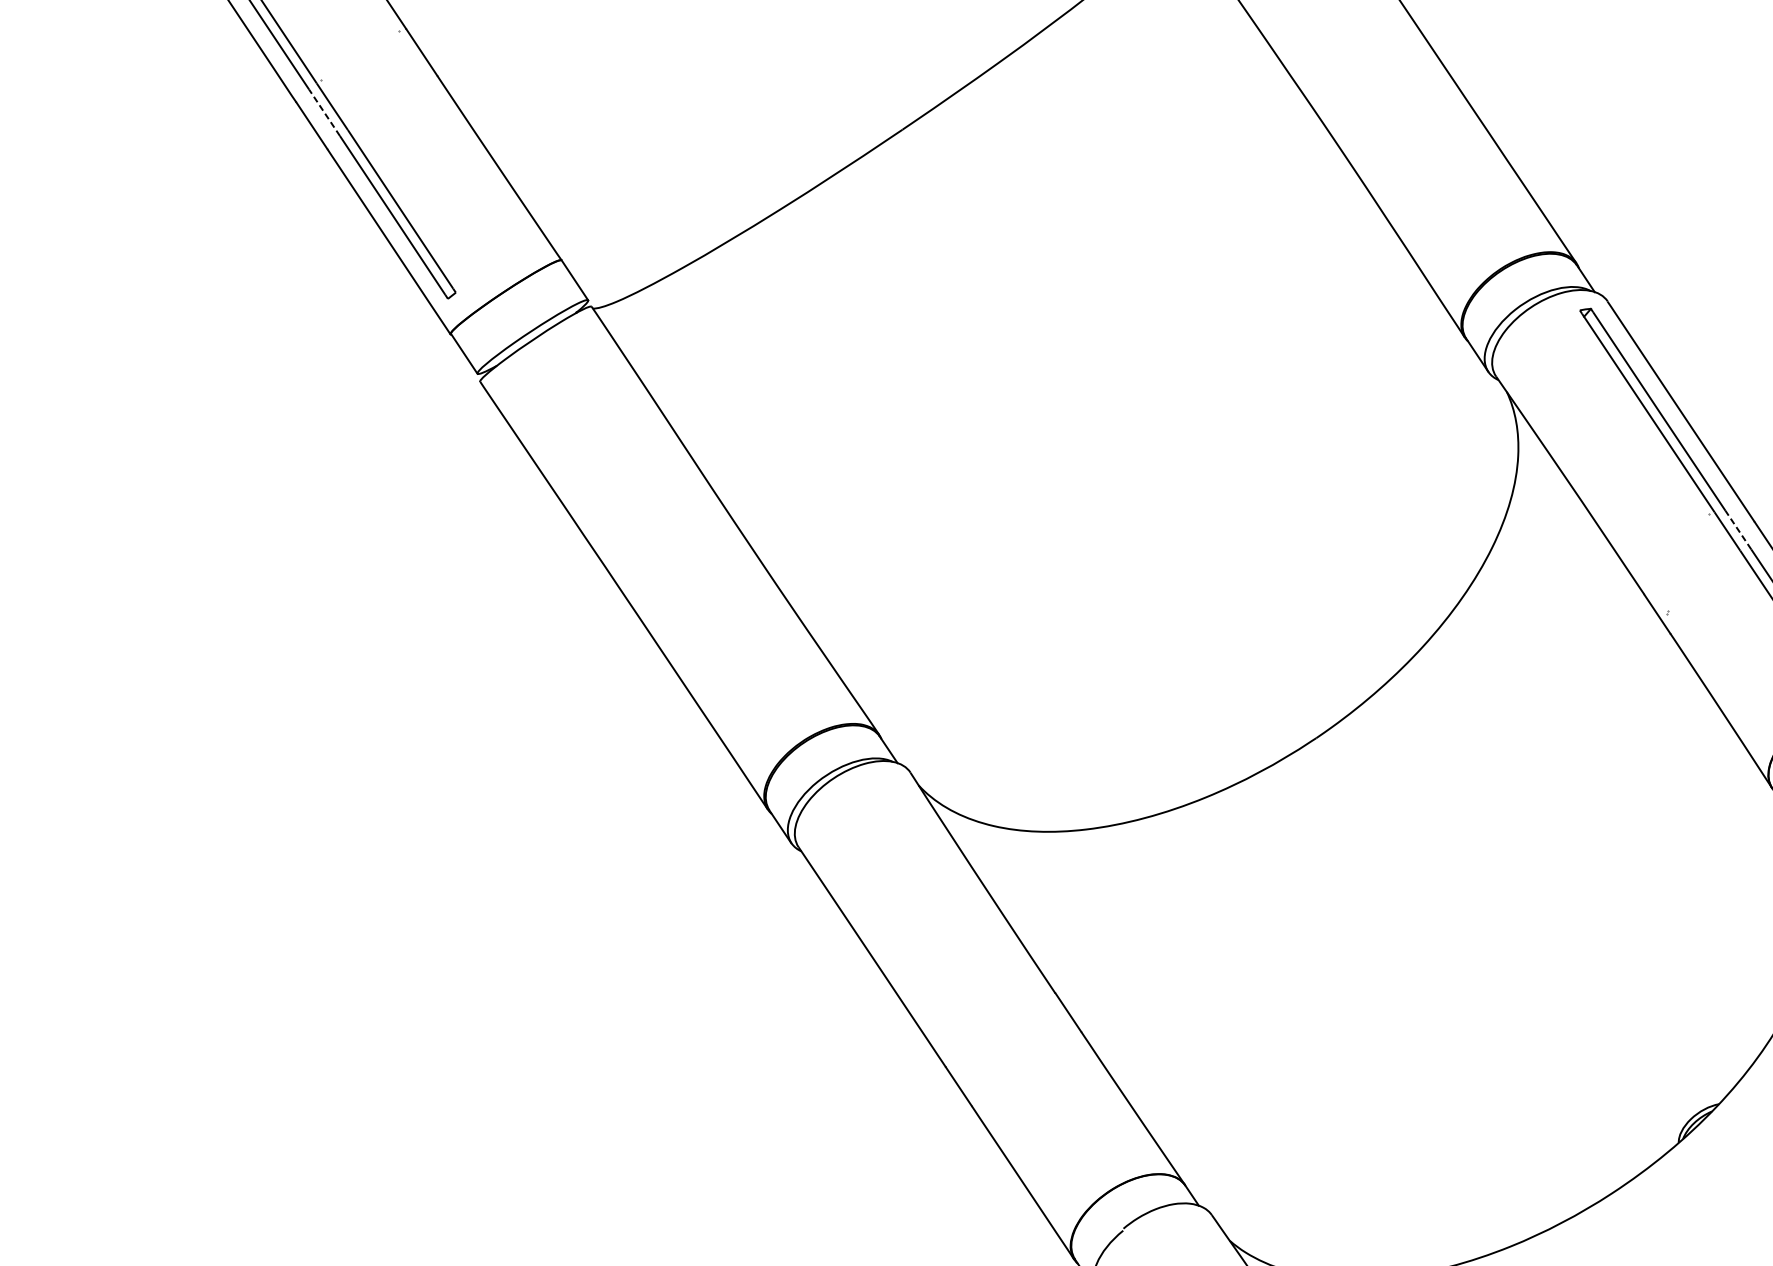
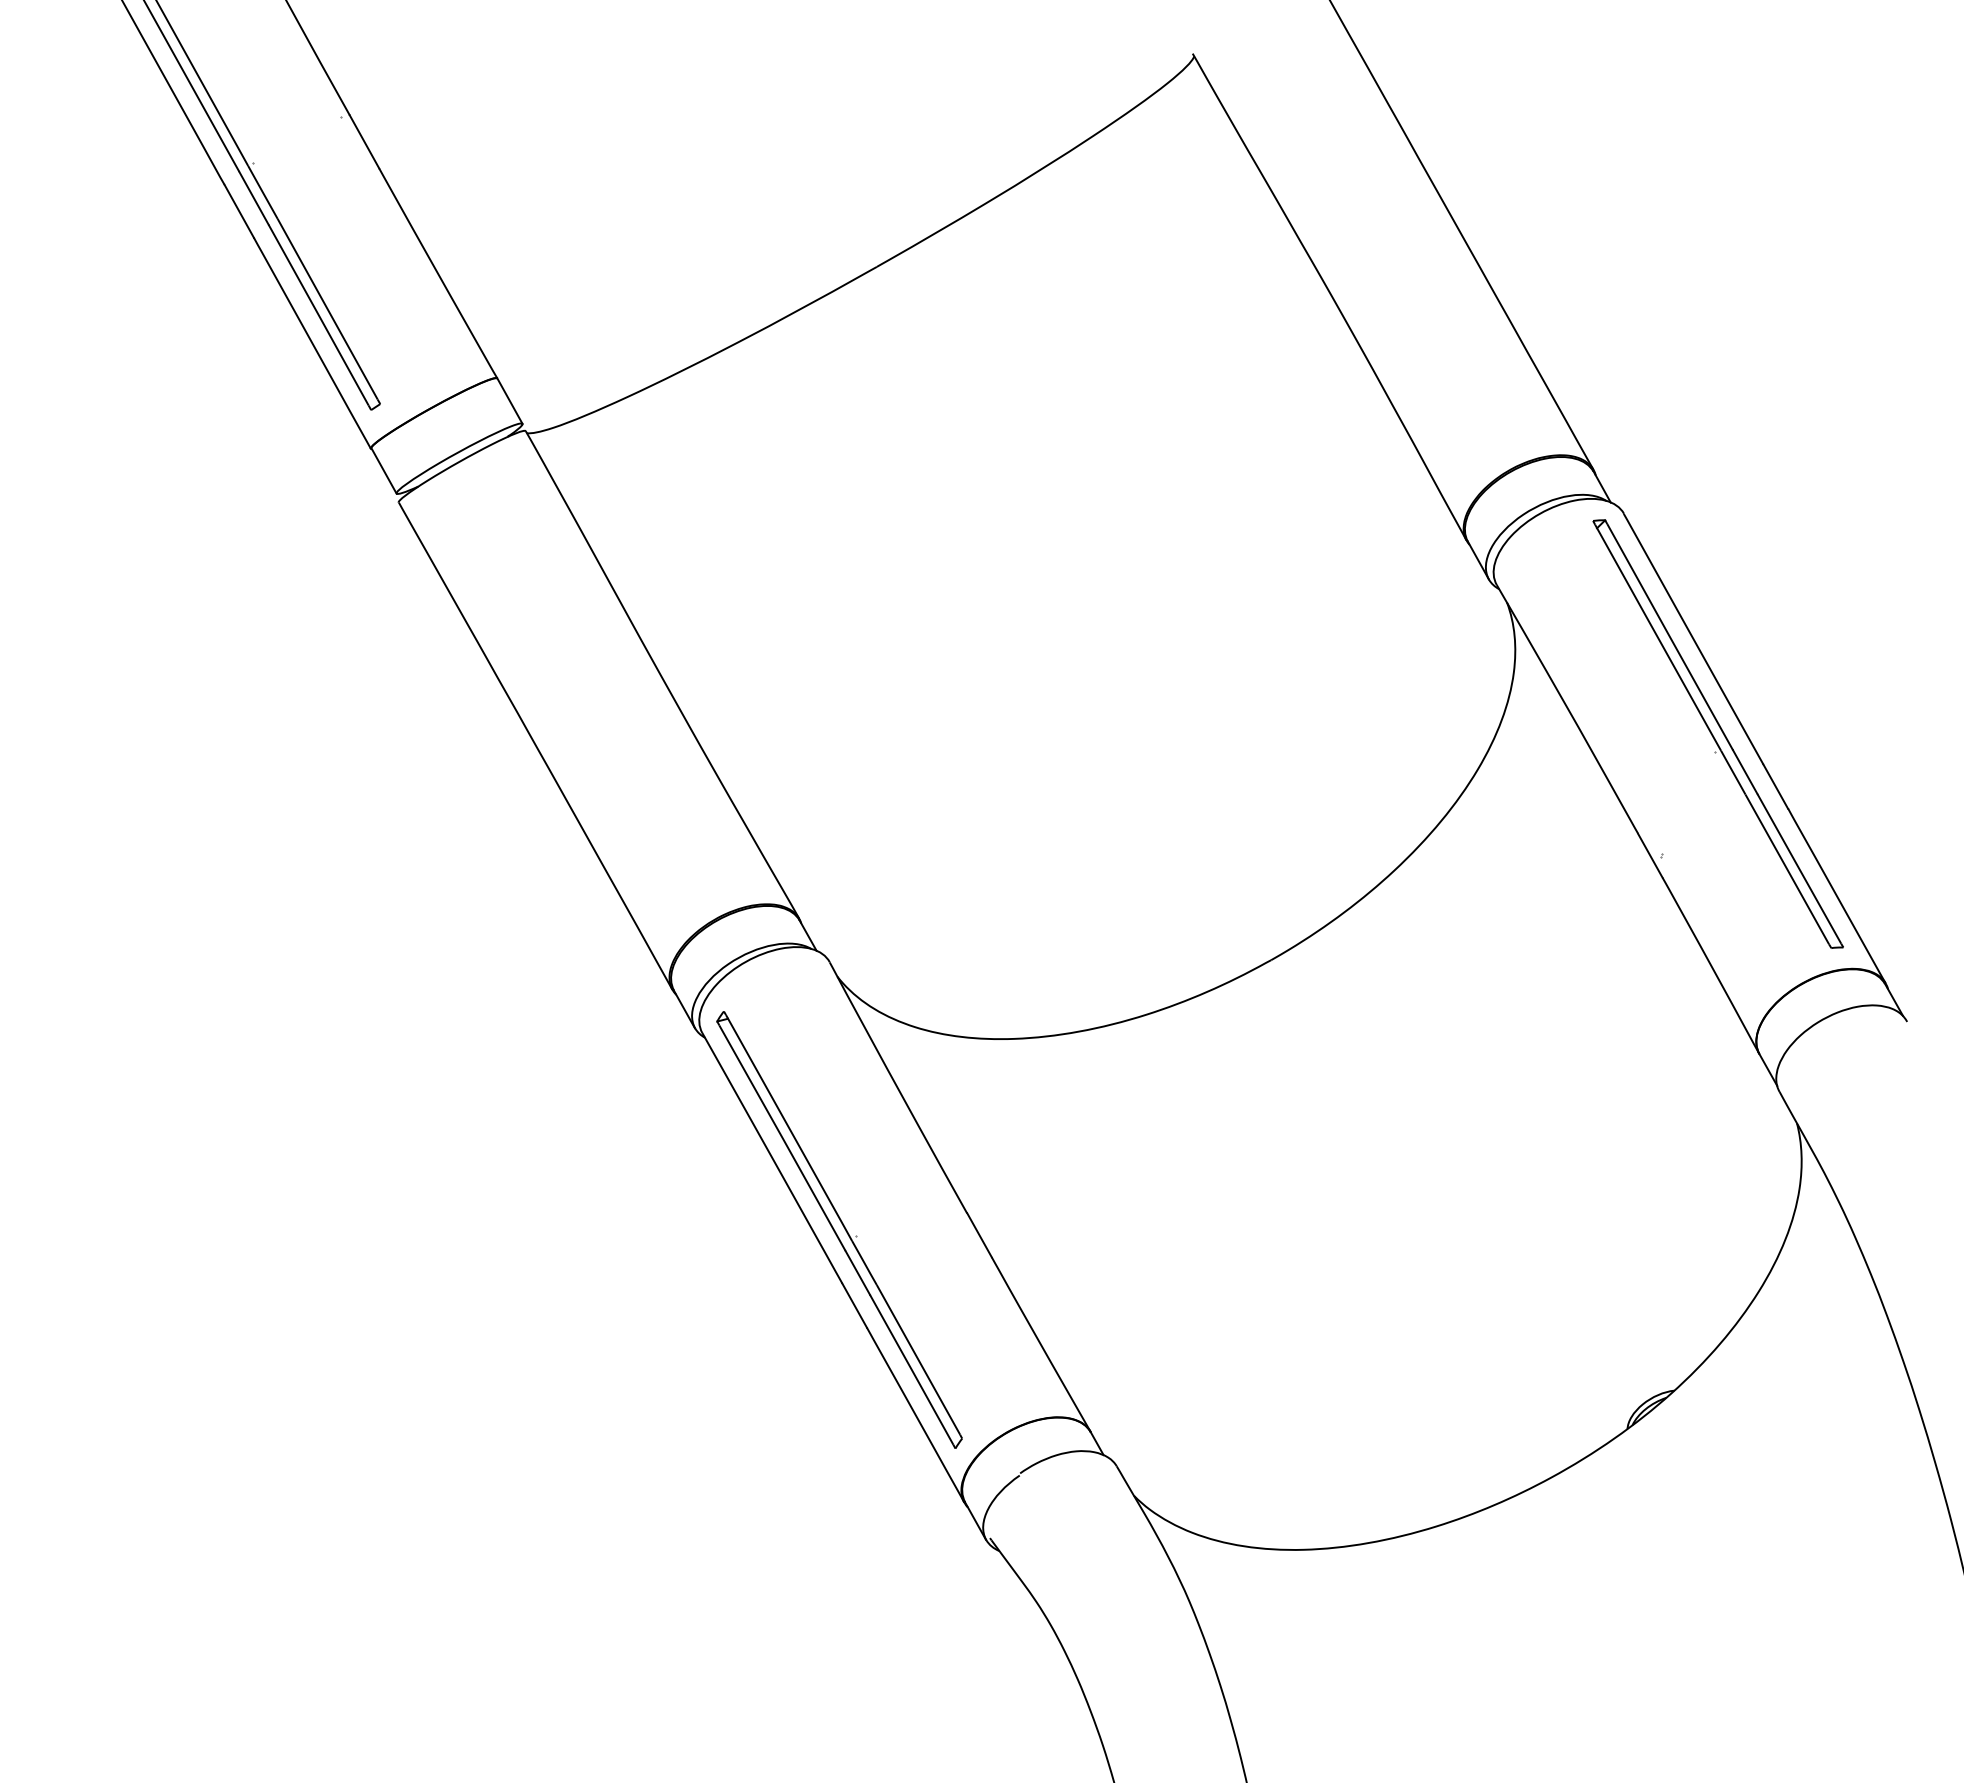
line: (324, 112) -> (253, 197), dashed -> solid
line: (1738, 529) -> (1745, 771), dashed -> solid
part: (939, 1017) -> (839, 1229), added

